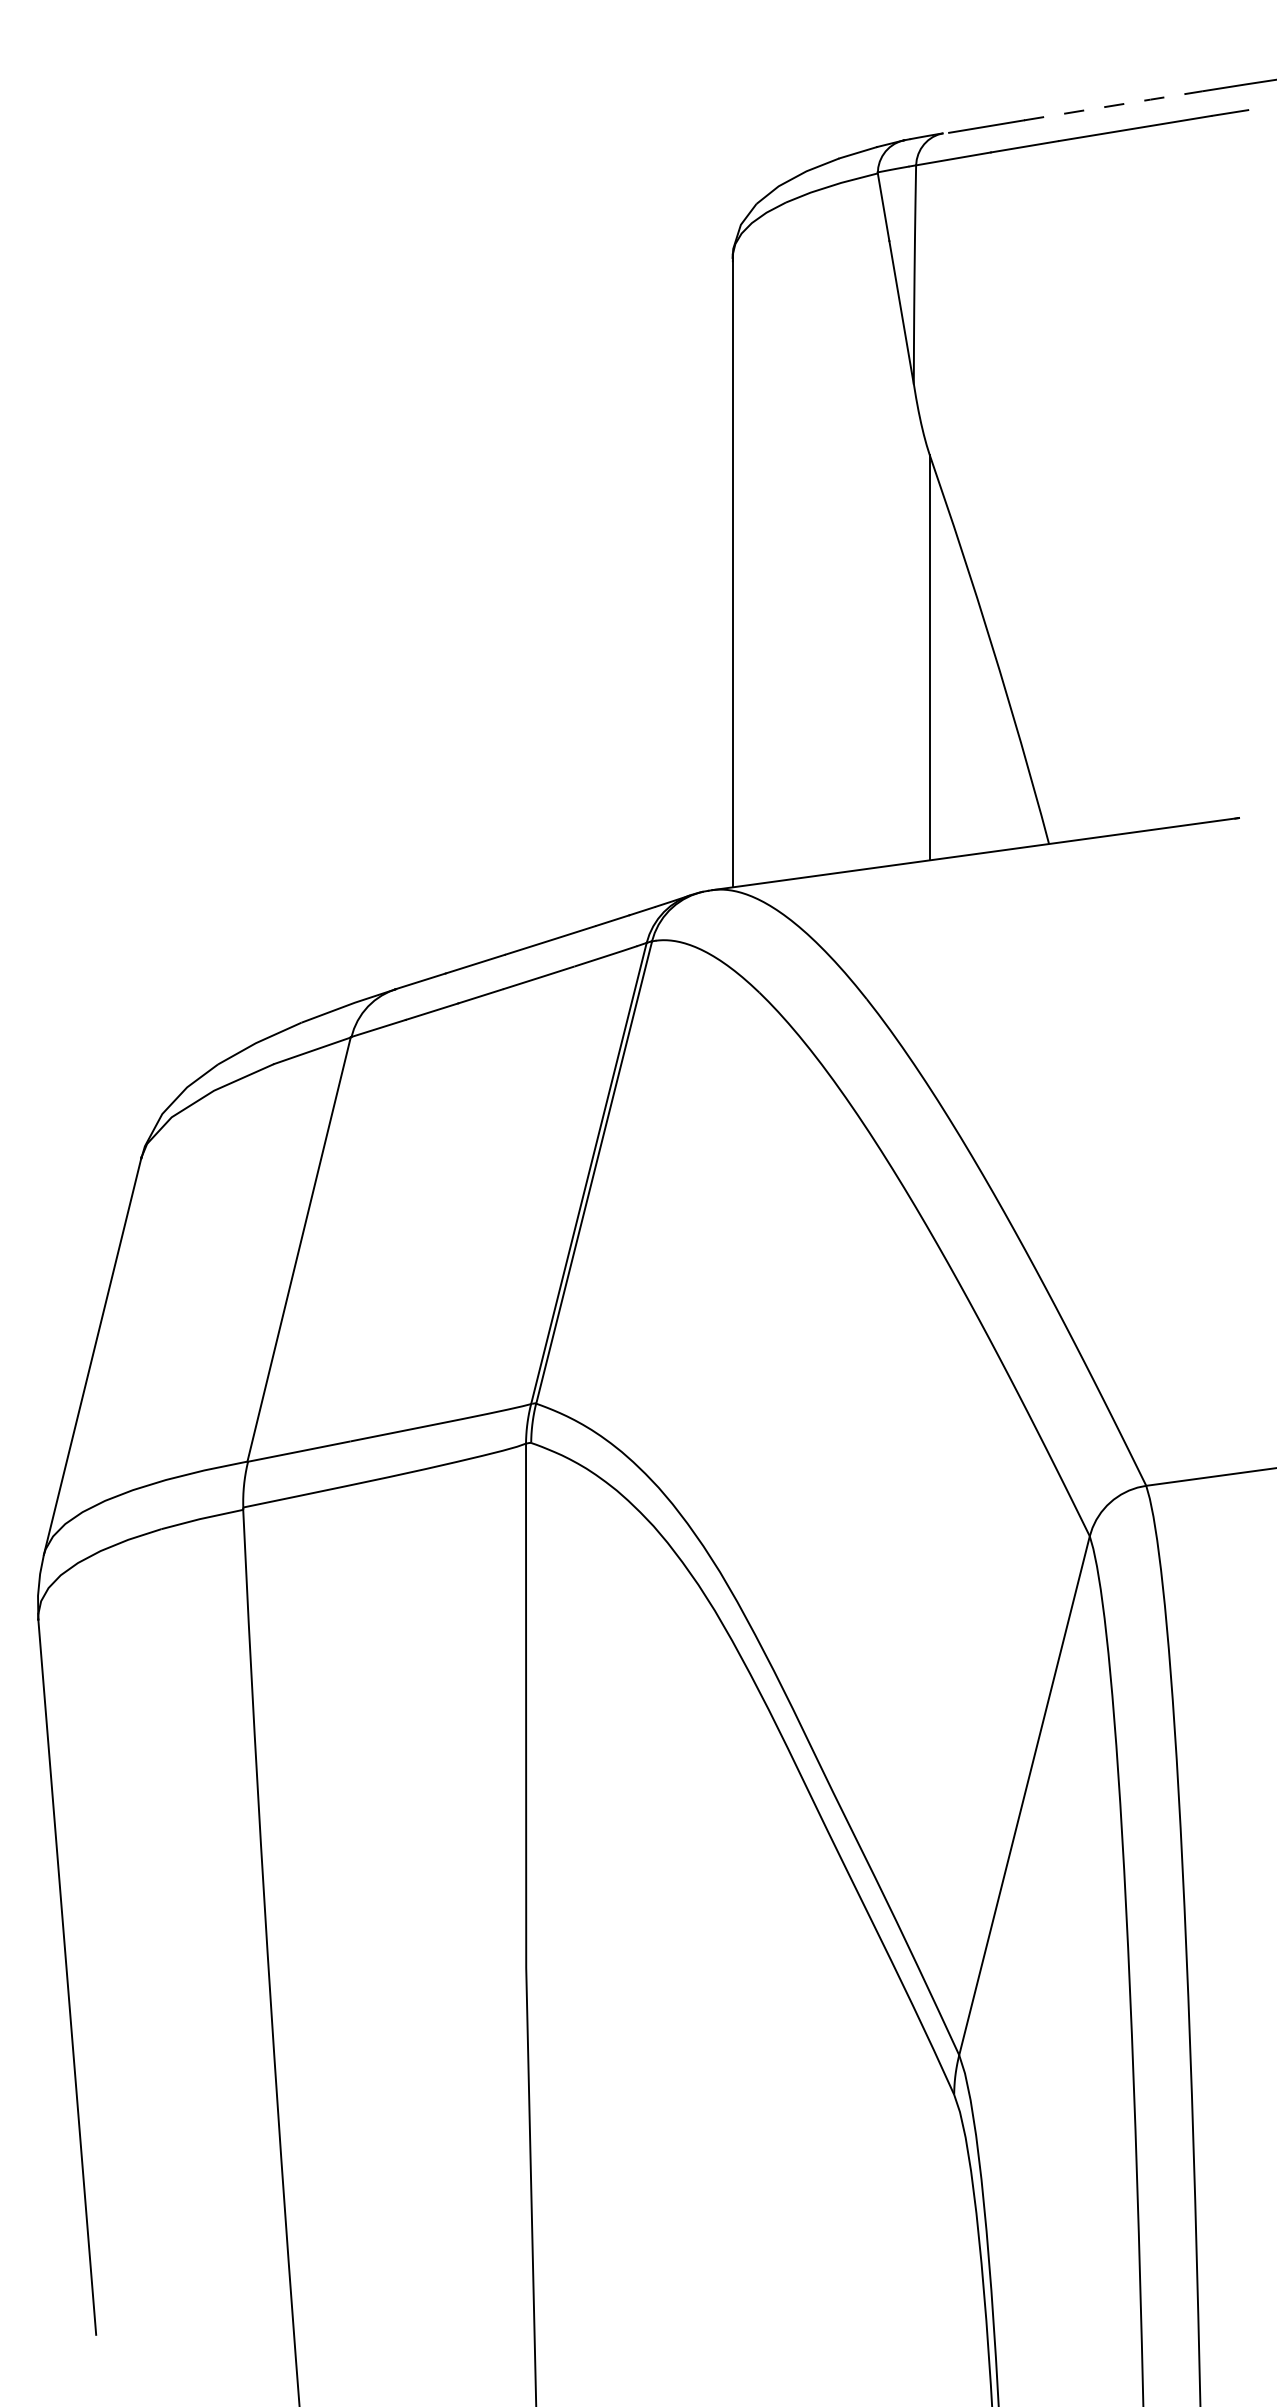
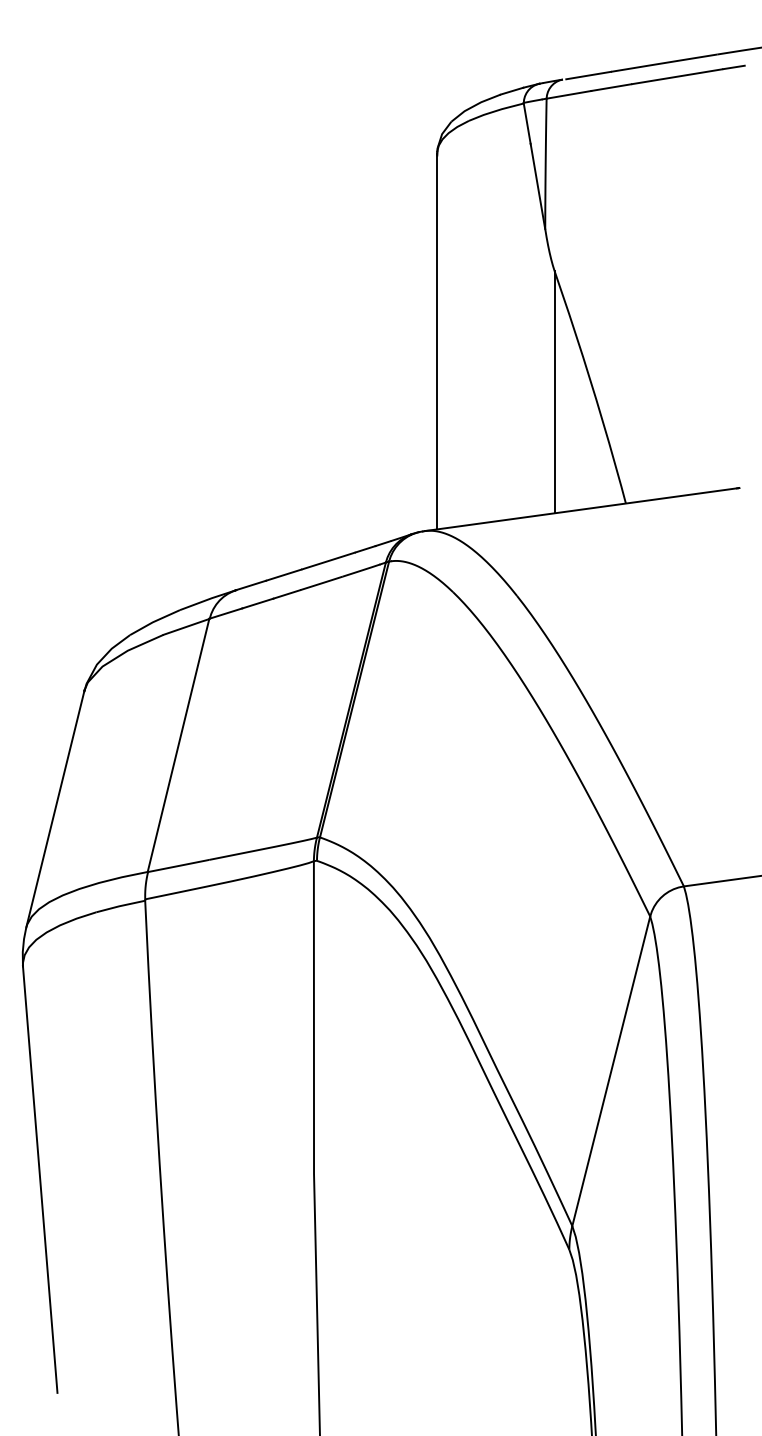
line: (1113, 106) -> (664, 63), dashed -> solid

